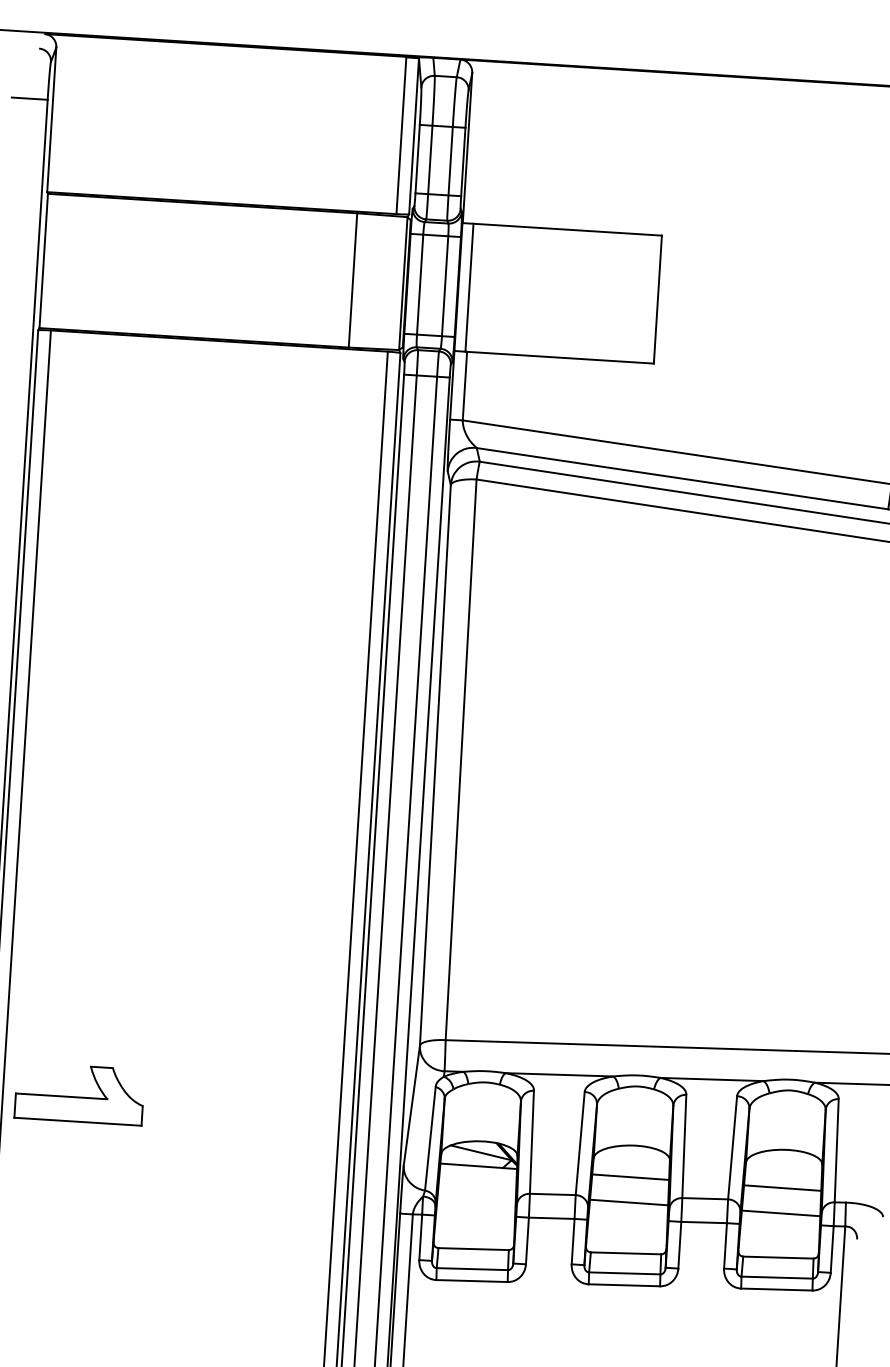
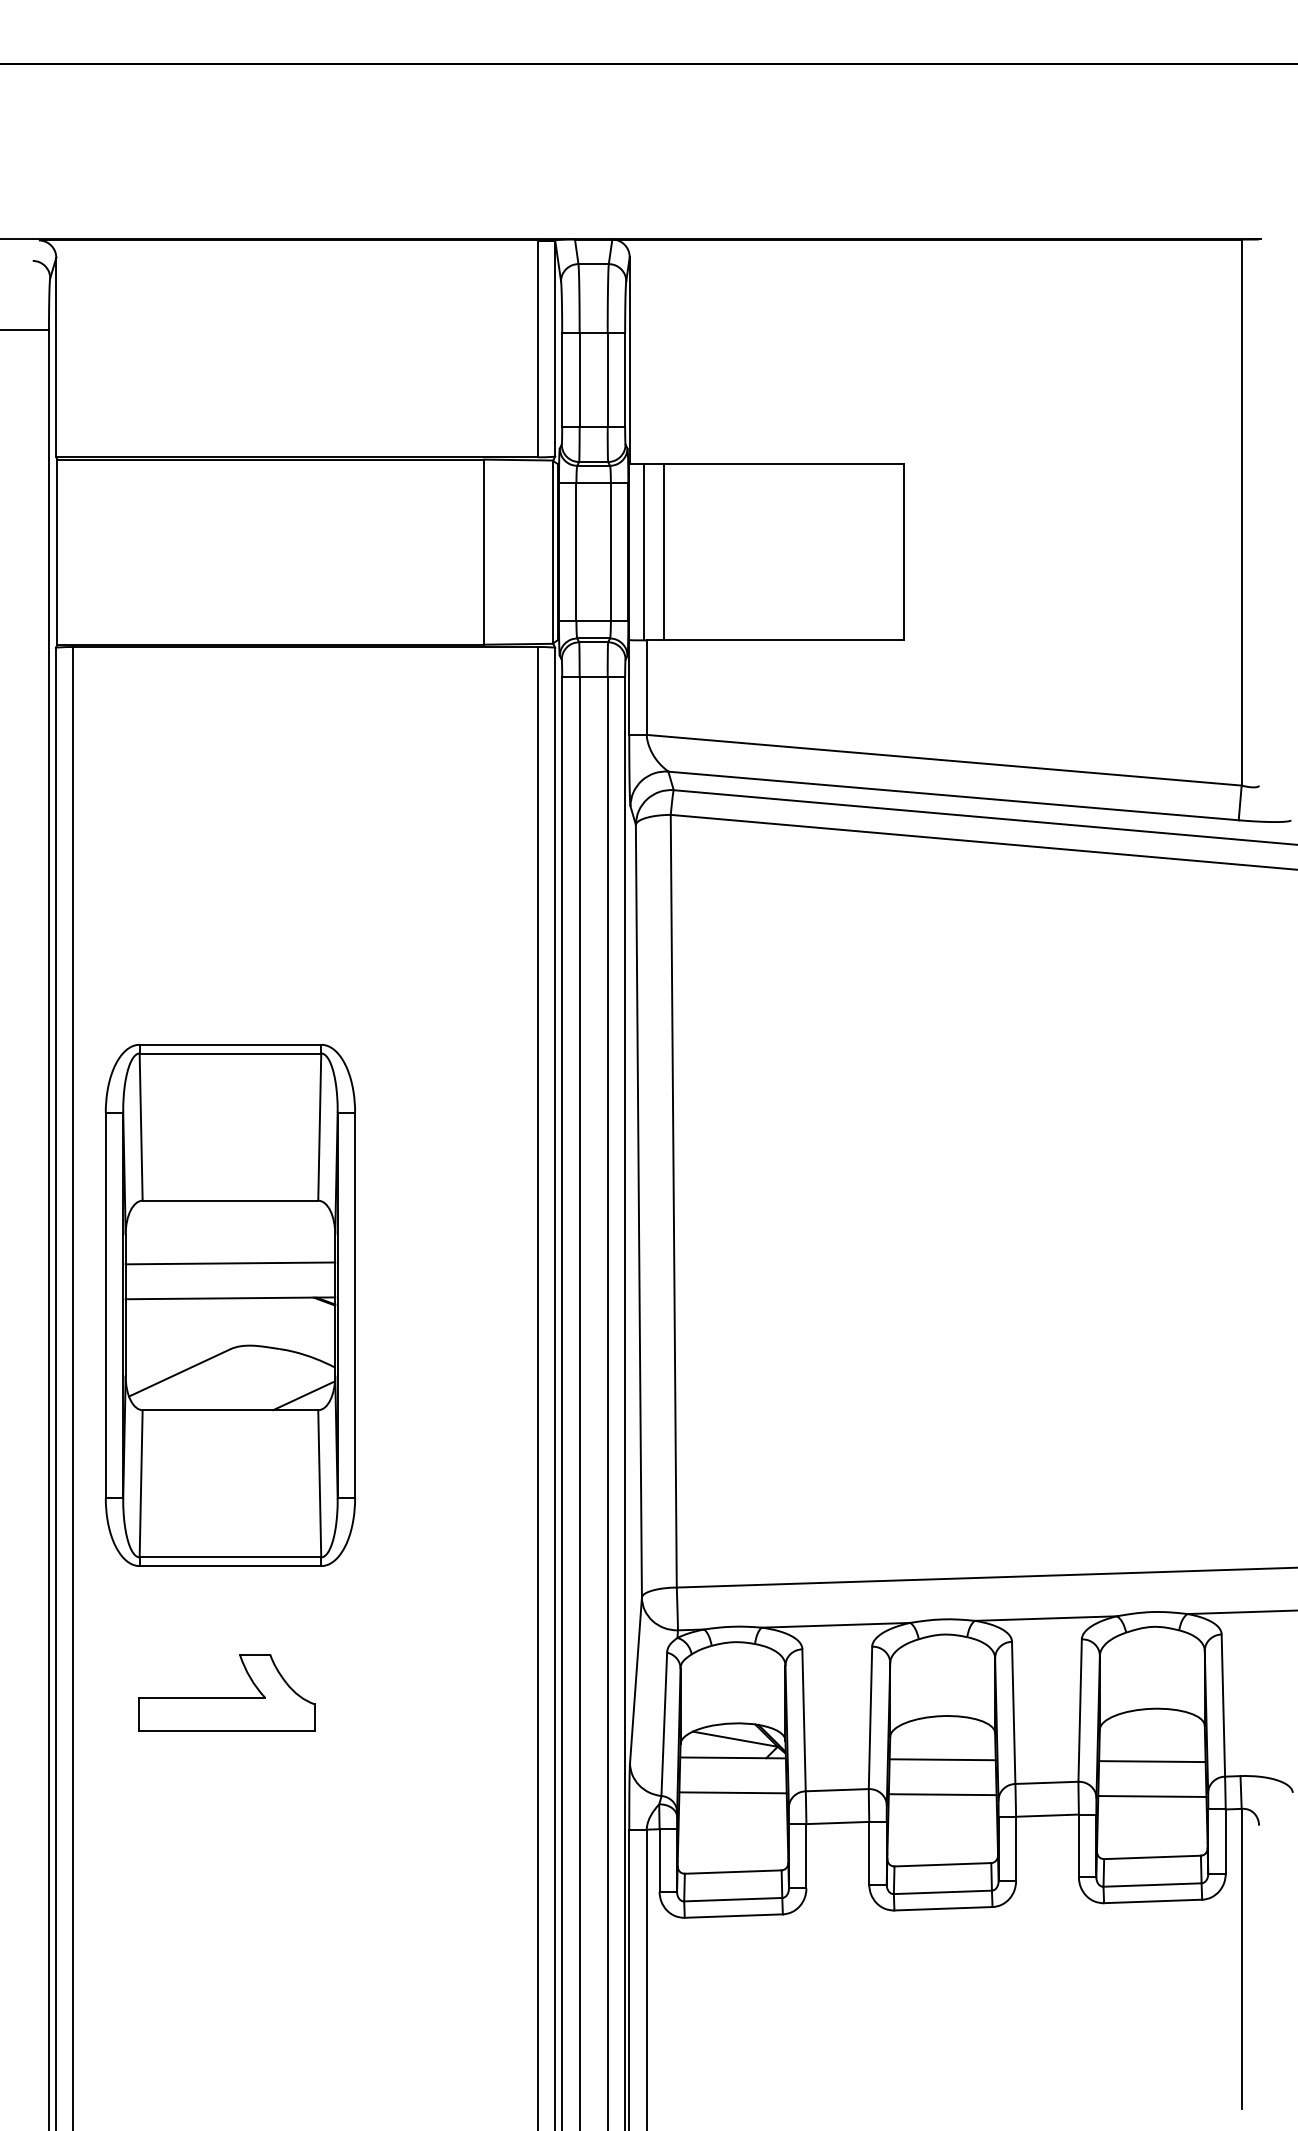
line: (484, 288) -> (664, 551), added
part: (134, 815) -> (229, 1305), added
part: (79, 1093) -> (226, 1692), moved
line: (476, 1191) -> (732, 1792), added

